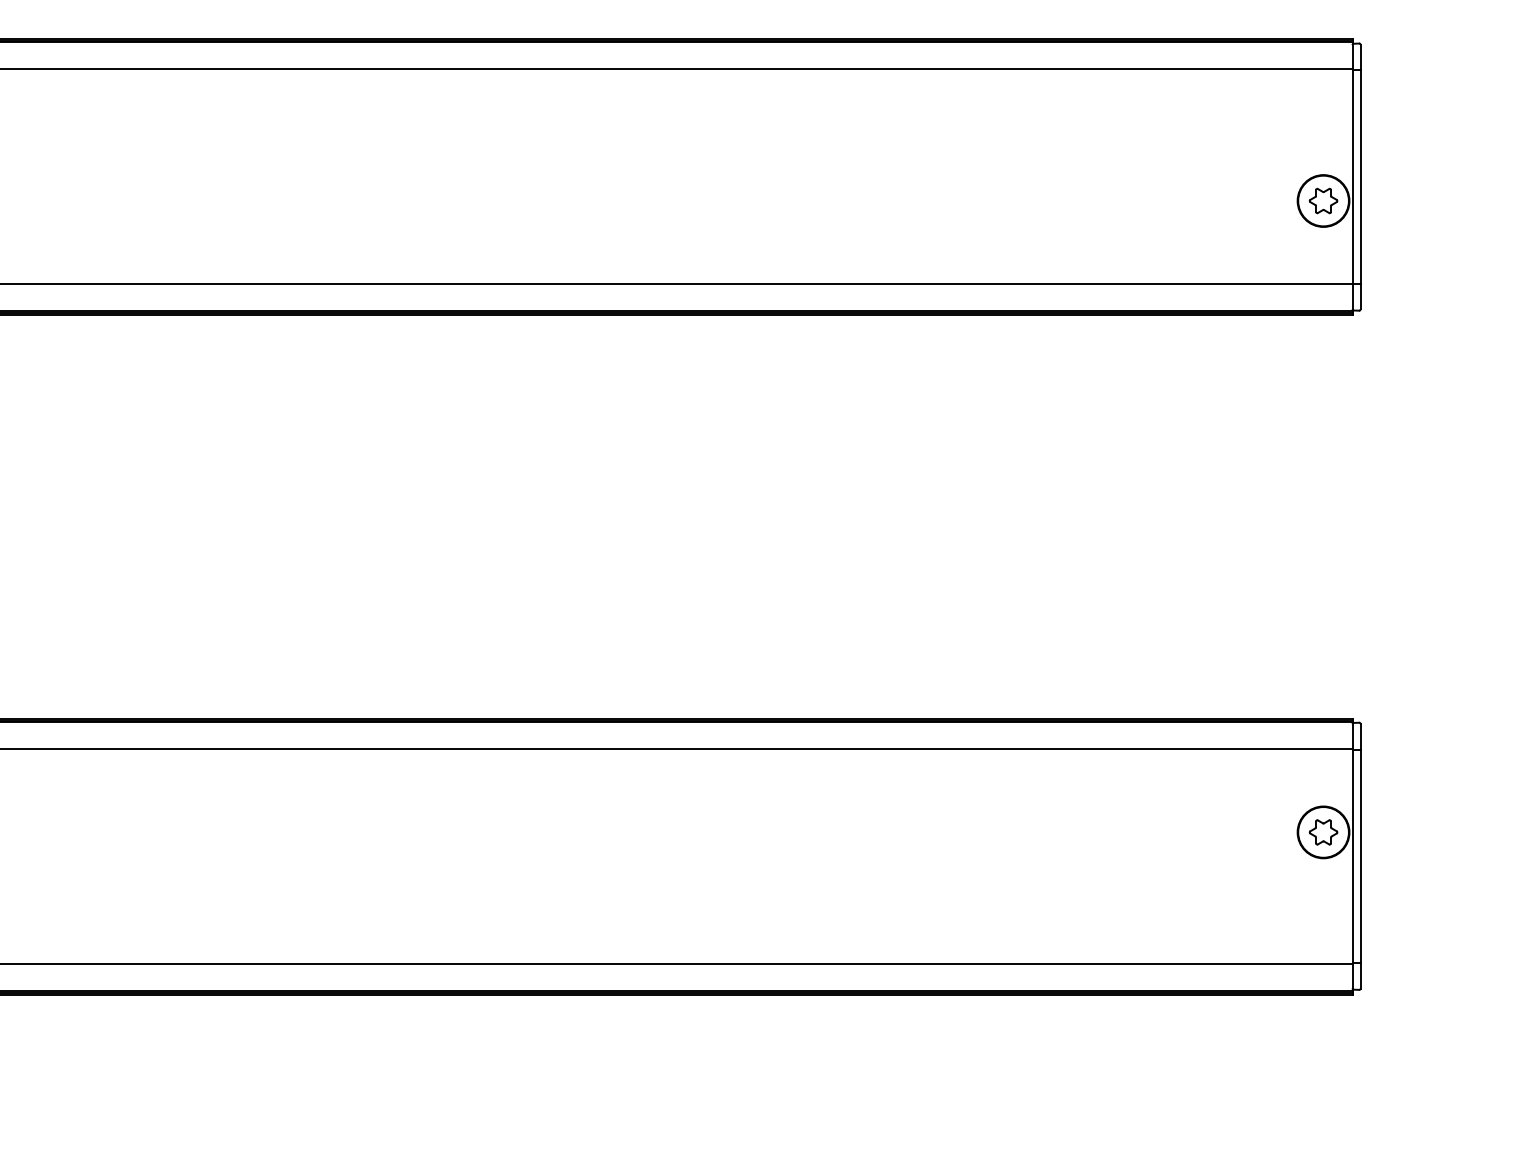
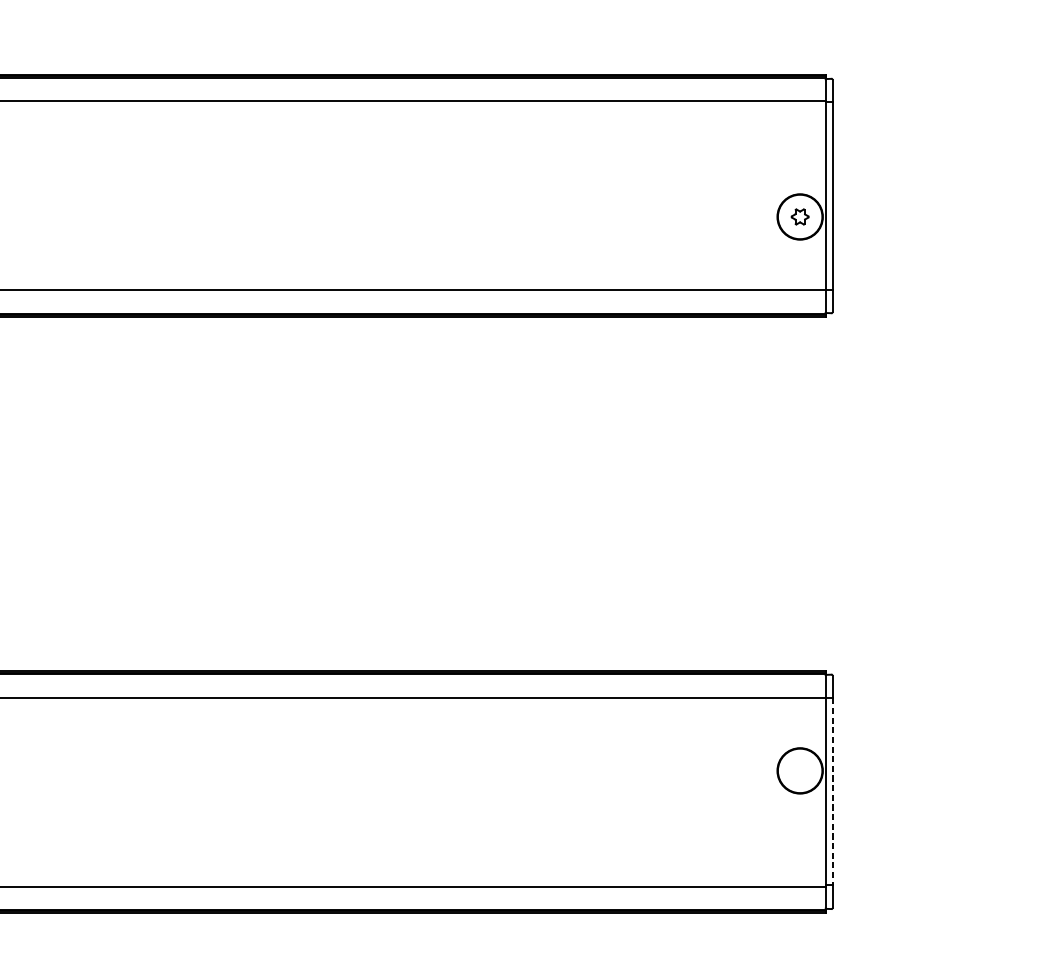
part: (1323, 200) -> (800, 216), size x0.7
part: (1323, 832) -> (800, 770), removed
line: (1360, 856) -> (832, 792), solid -> dashed

